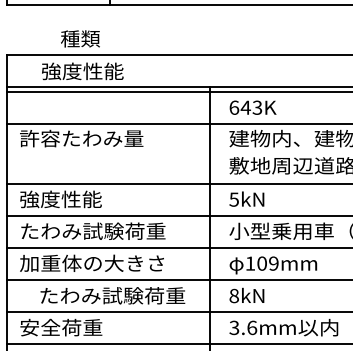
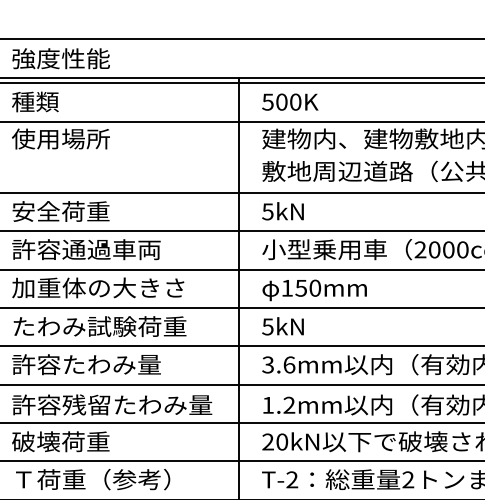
text: (80, 38) -> (35, 101), moved
text: (82, 71) -> (60, 58), moved
text: (245, 107) -> (281, 101), 643K -> 500K
text: (81, 138) -> (85, 138), 許容たわみ量 -> 使用場所
text: (60, 199) -> (60, 211), 強度性能 -> 安全荷重
text: (92, 231) -> (98, 249), たわみ試験荷重 -> 許容通過車両
text: (268, 263) -> (308, 287), 109mm -> 150mm
text: (112, 295) -> (99, 326), moved
text: (233, 295) -> (267, 326), 8kN -> 5kN
text: (82, 327) -> (86, 364), 安全荷重 -> 許容たわみ量

